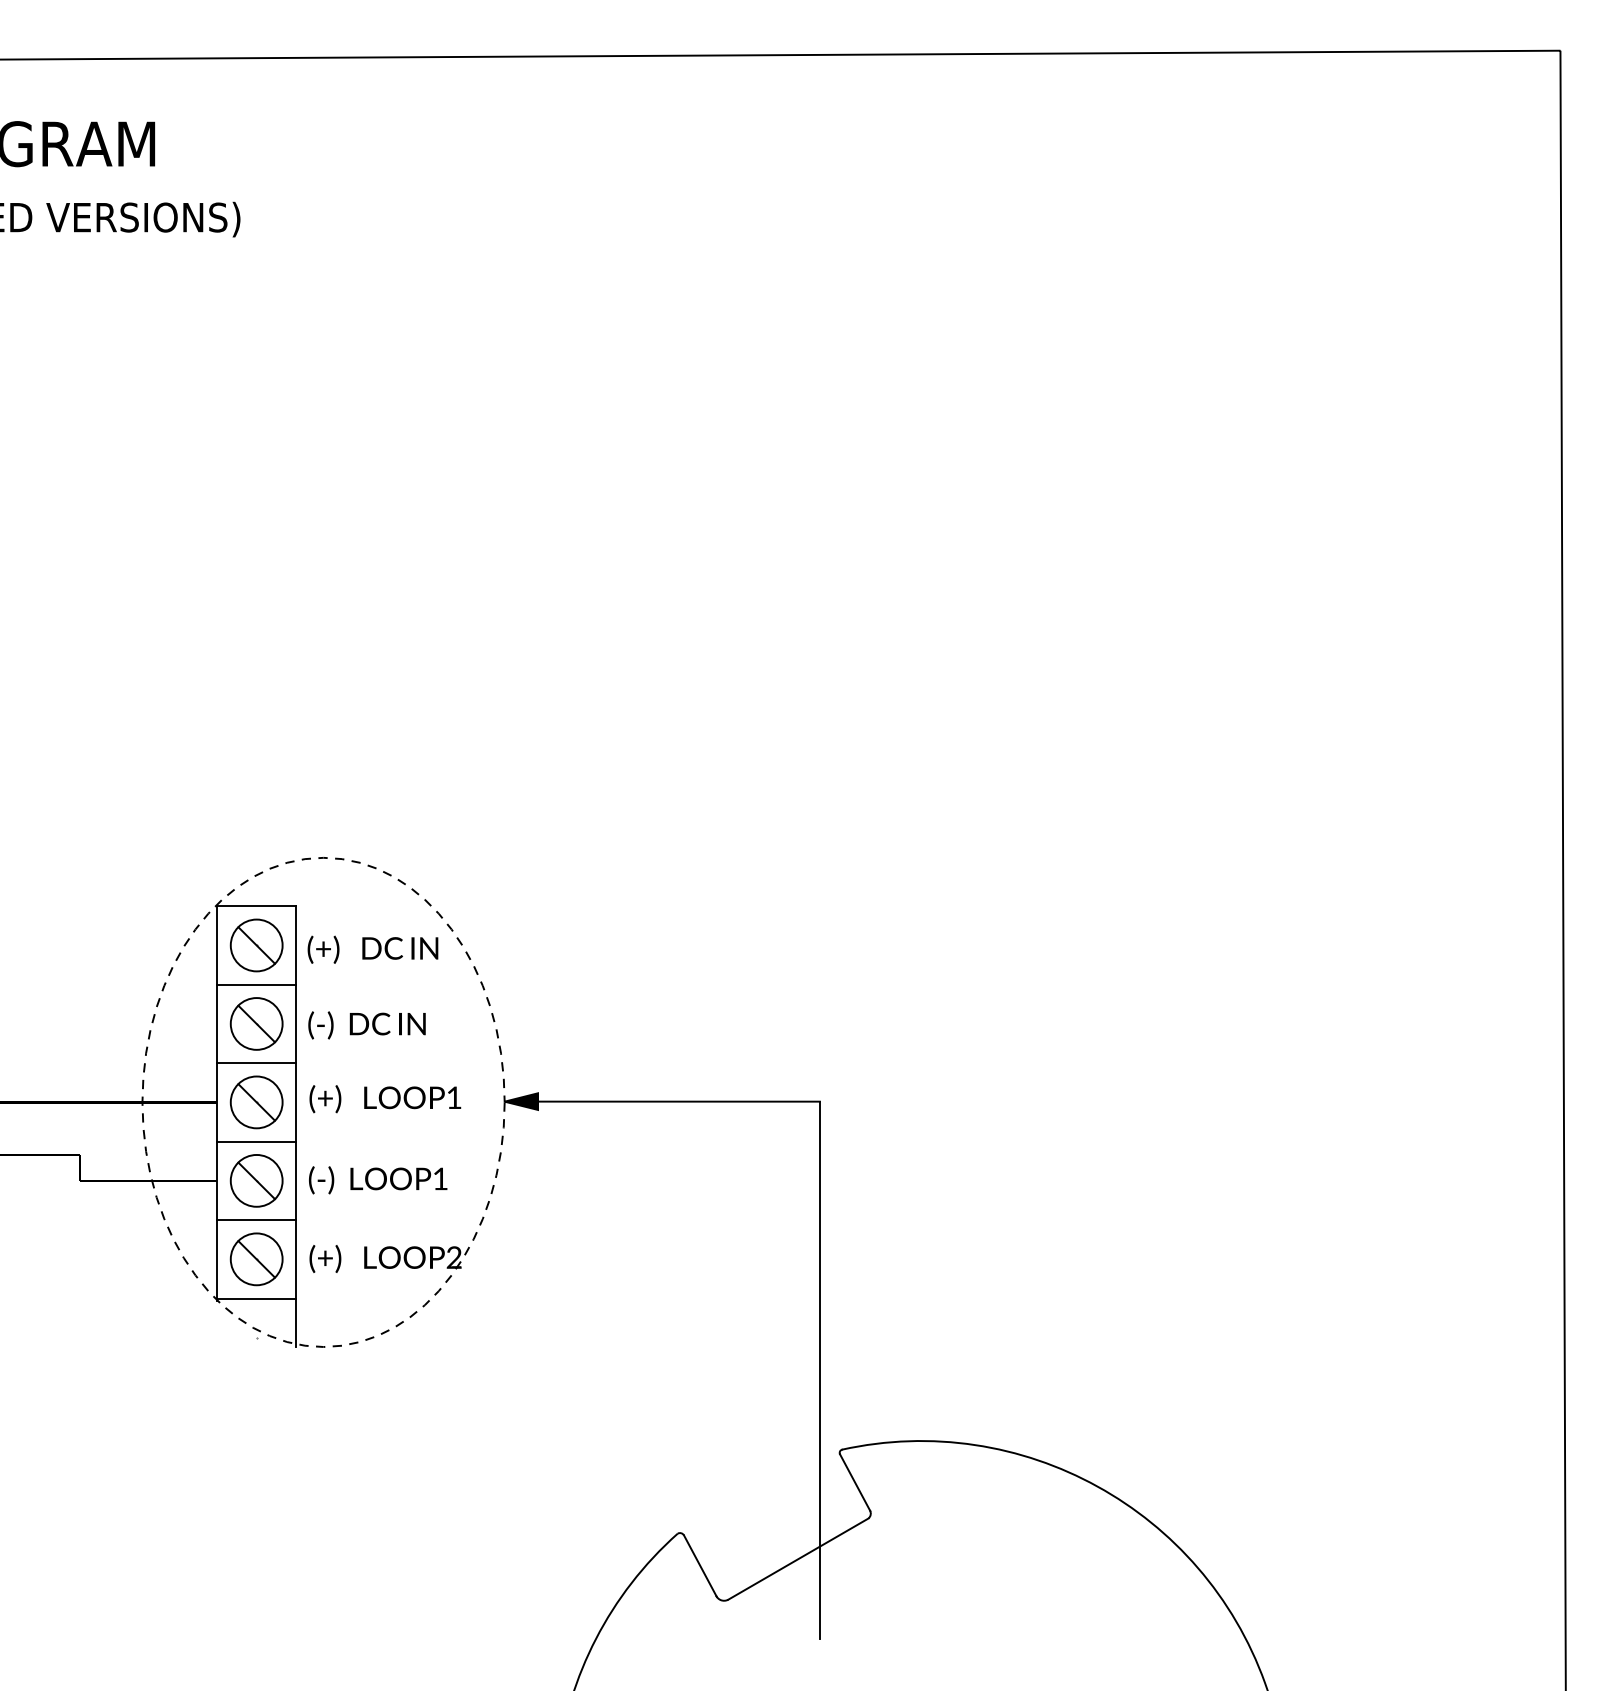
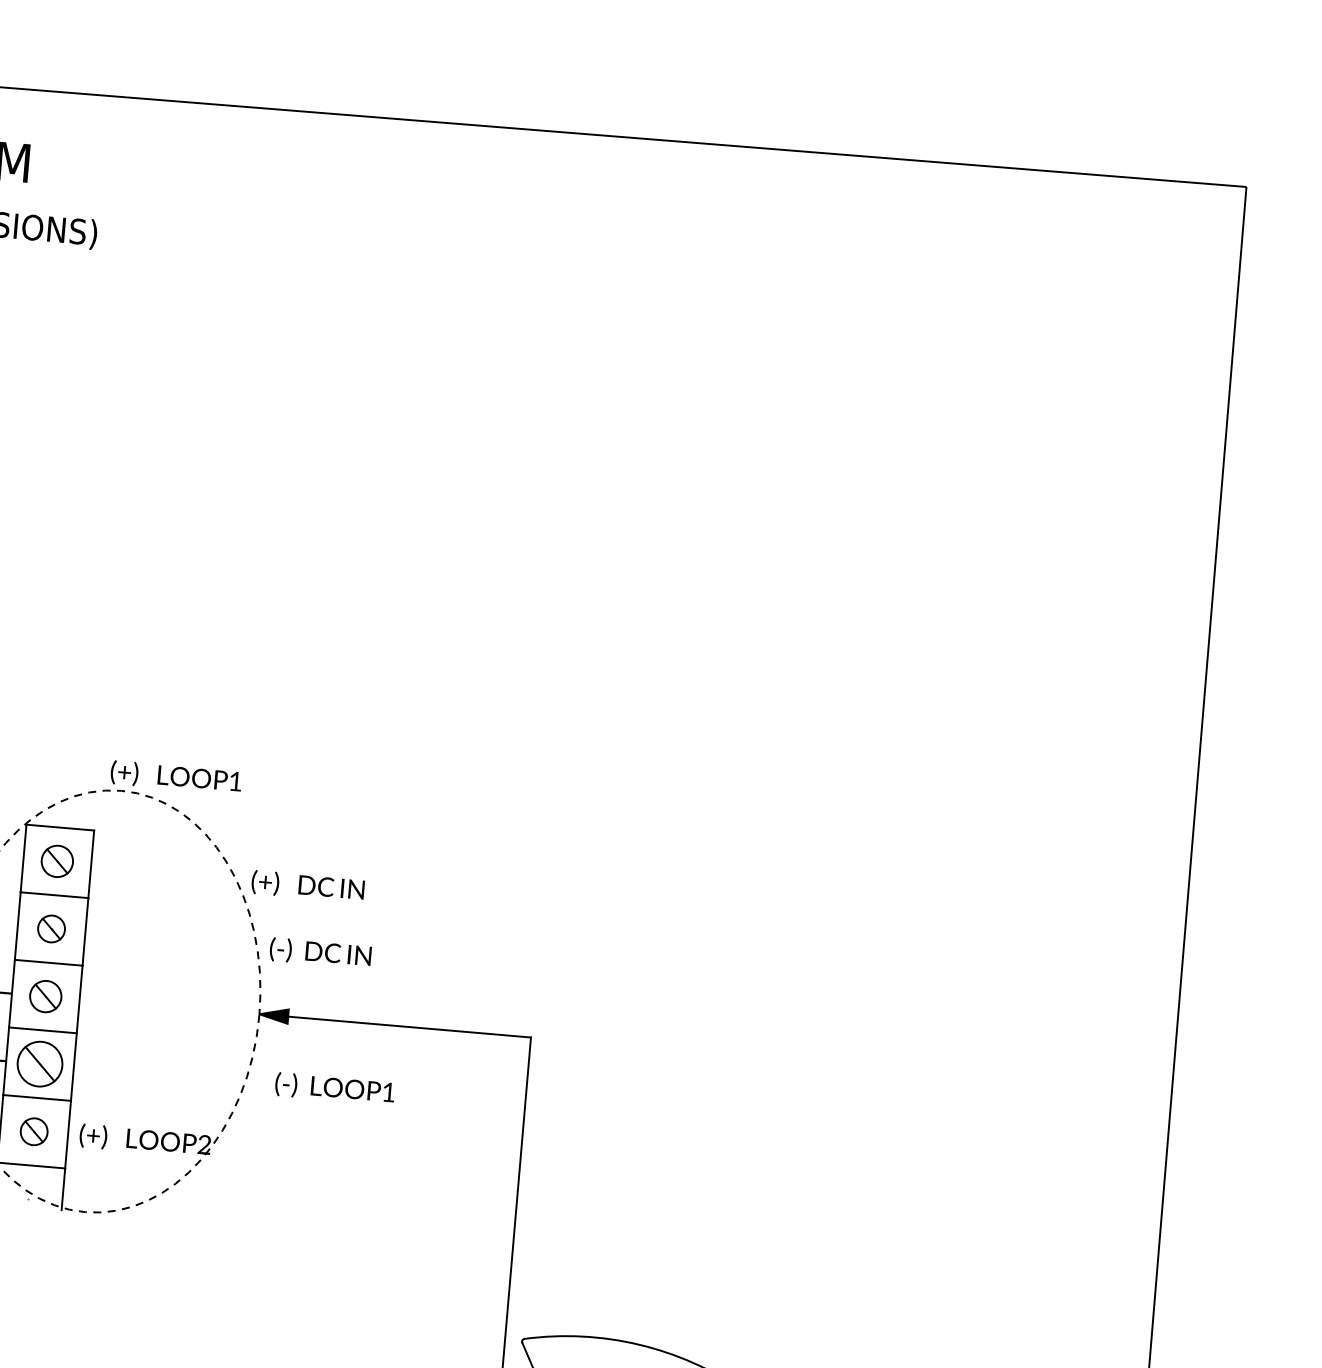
part: (256, 945) -> (57, 861), size x0.7
text: (372, 949) -> (307, 886), moved
part: (256, 1023) -> (51, 928), size x0.6
text: (366, 1025) -> (320, 953), moved
text: (385, 1099) -> (176, 777), moved
part: (256, 1102) -> (45, 996), size x0.7
text: (378, 1180) -> (335, 1089), moved
part: (256, 1259) -> (34, 1131), size x0.6

